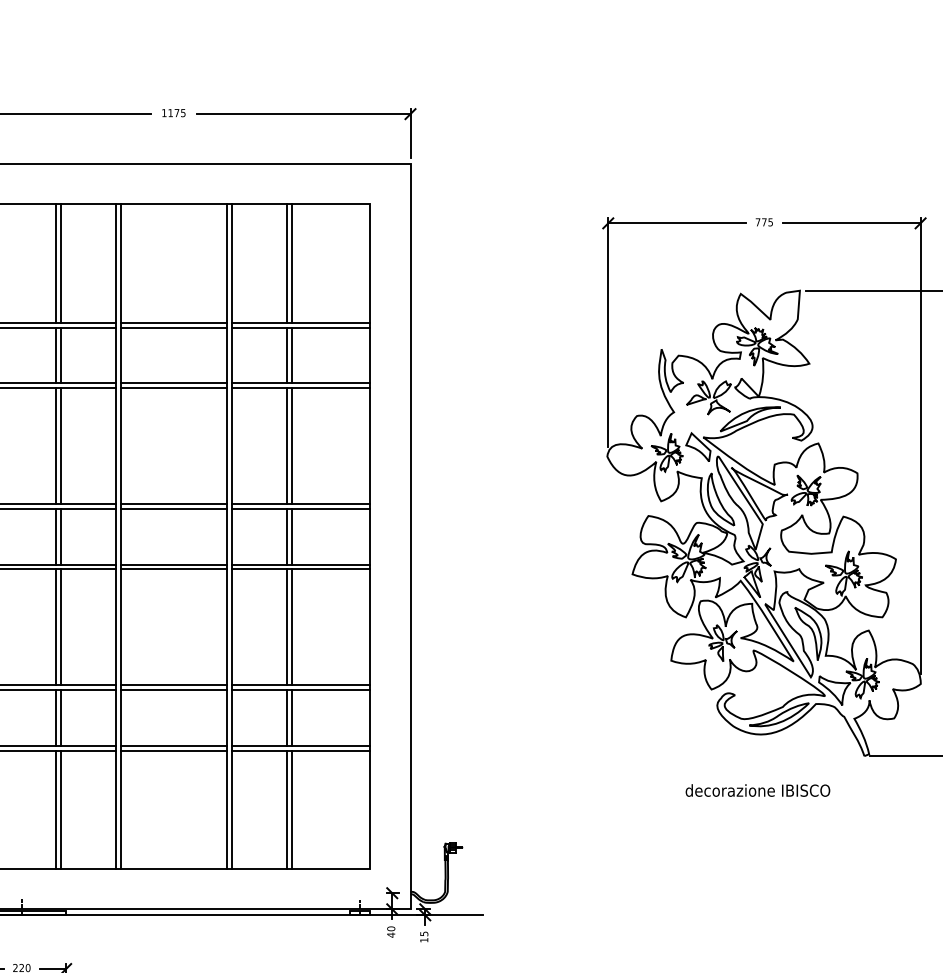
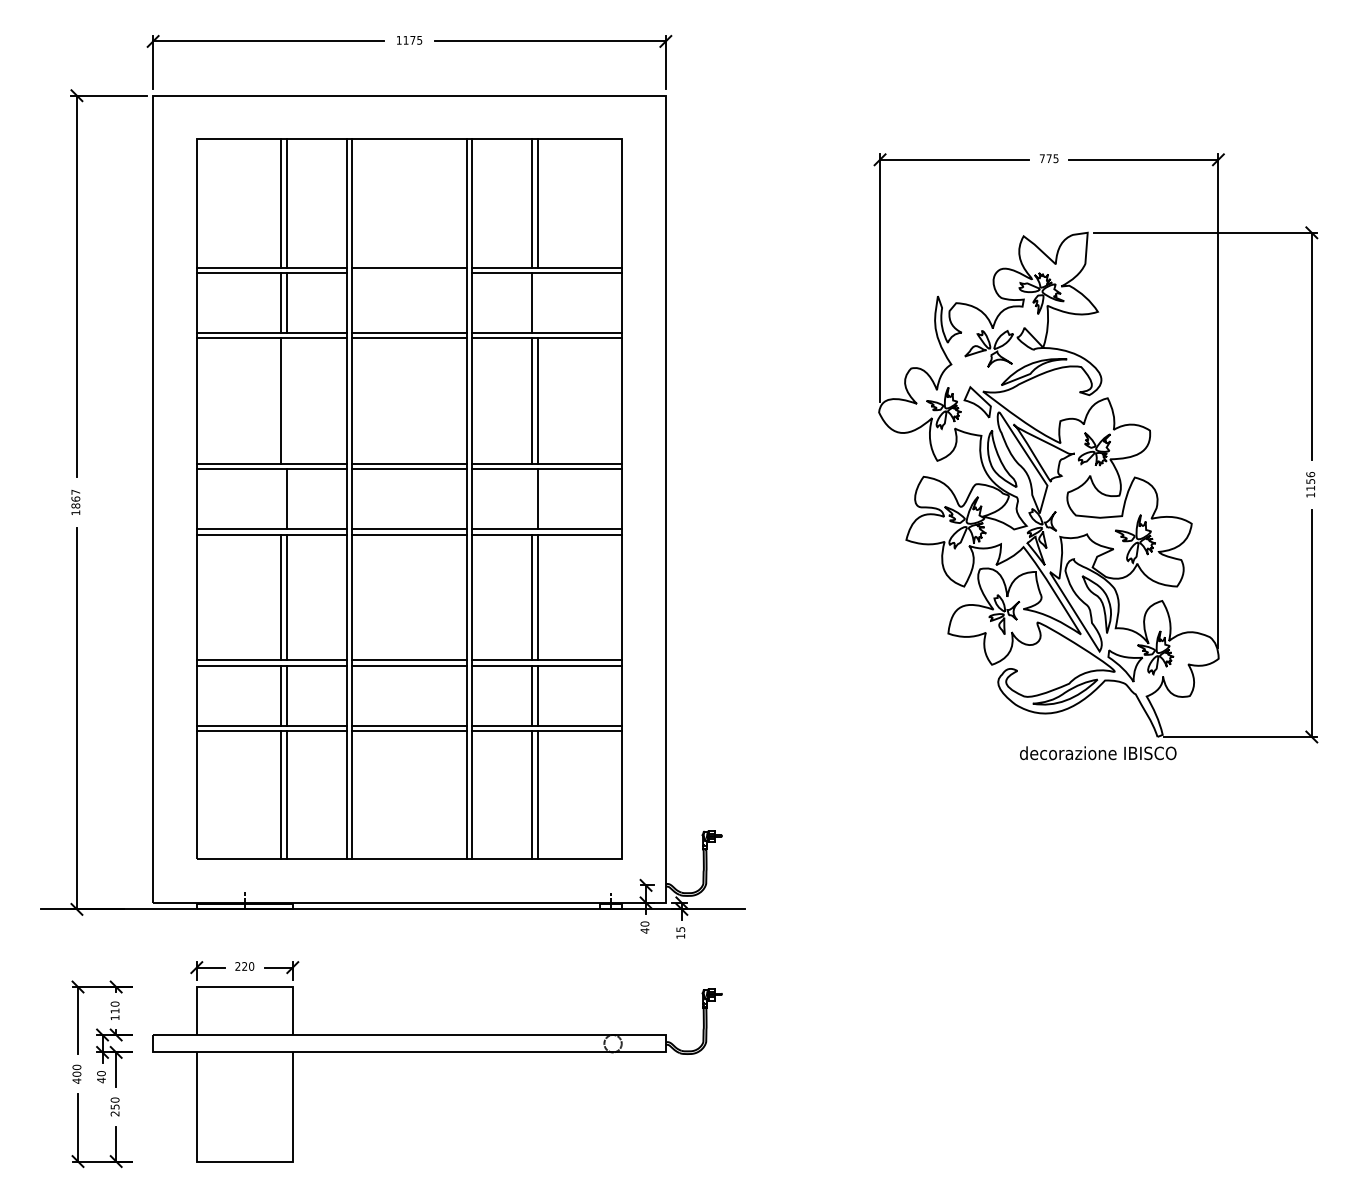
line: (173, 327) -> (409, 272), removed
line: (292, 355) -> (537, 302), removed
line: (60, 445) -> (286, 400), removed
line: (55, 536) -> (281, 499), removed
line: (287, 536) -> (532, 499), removed
text: (758, 790) -> (1098, 753), moved

